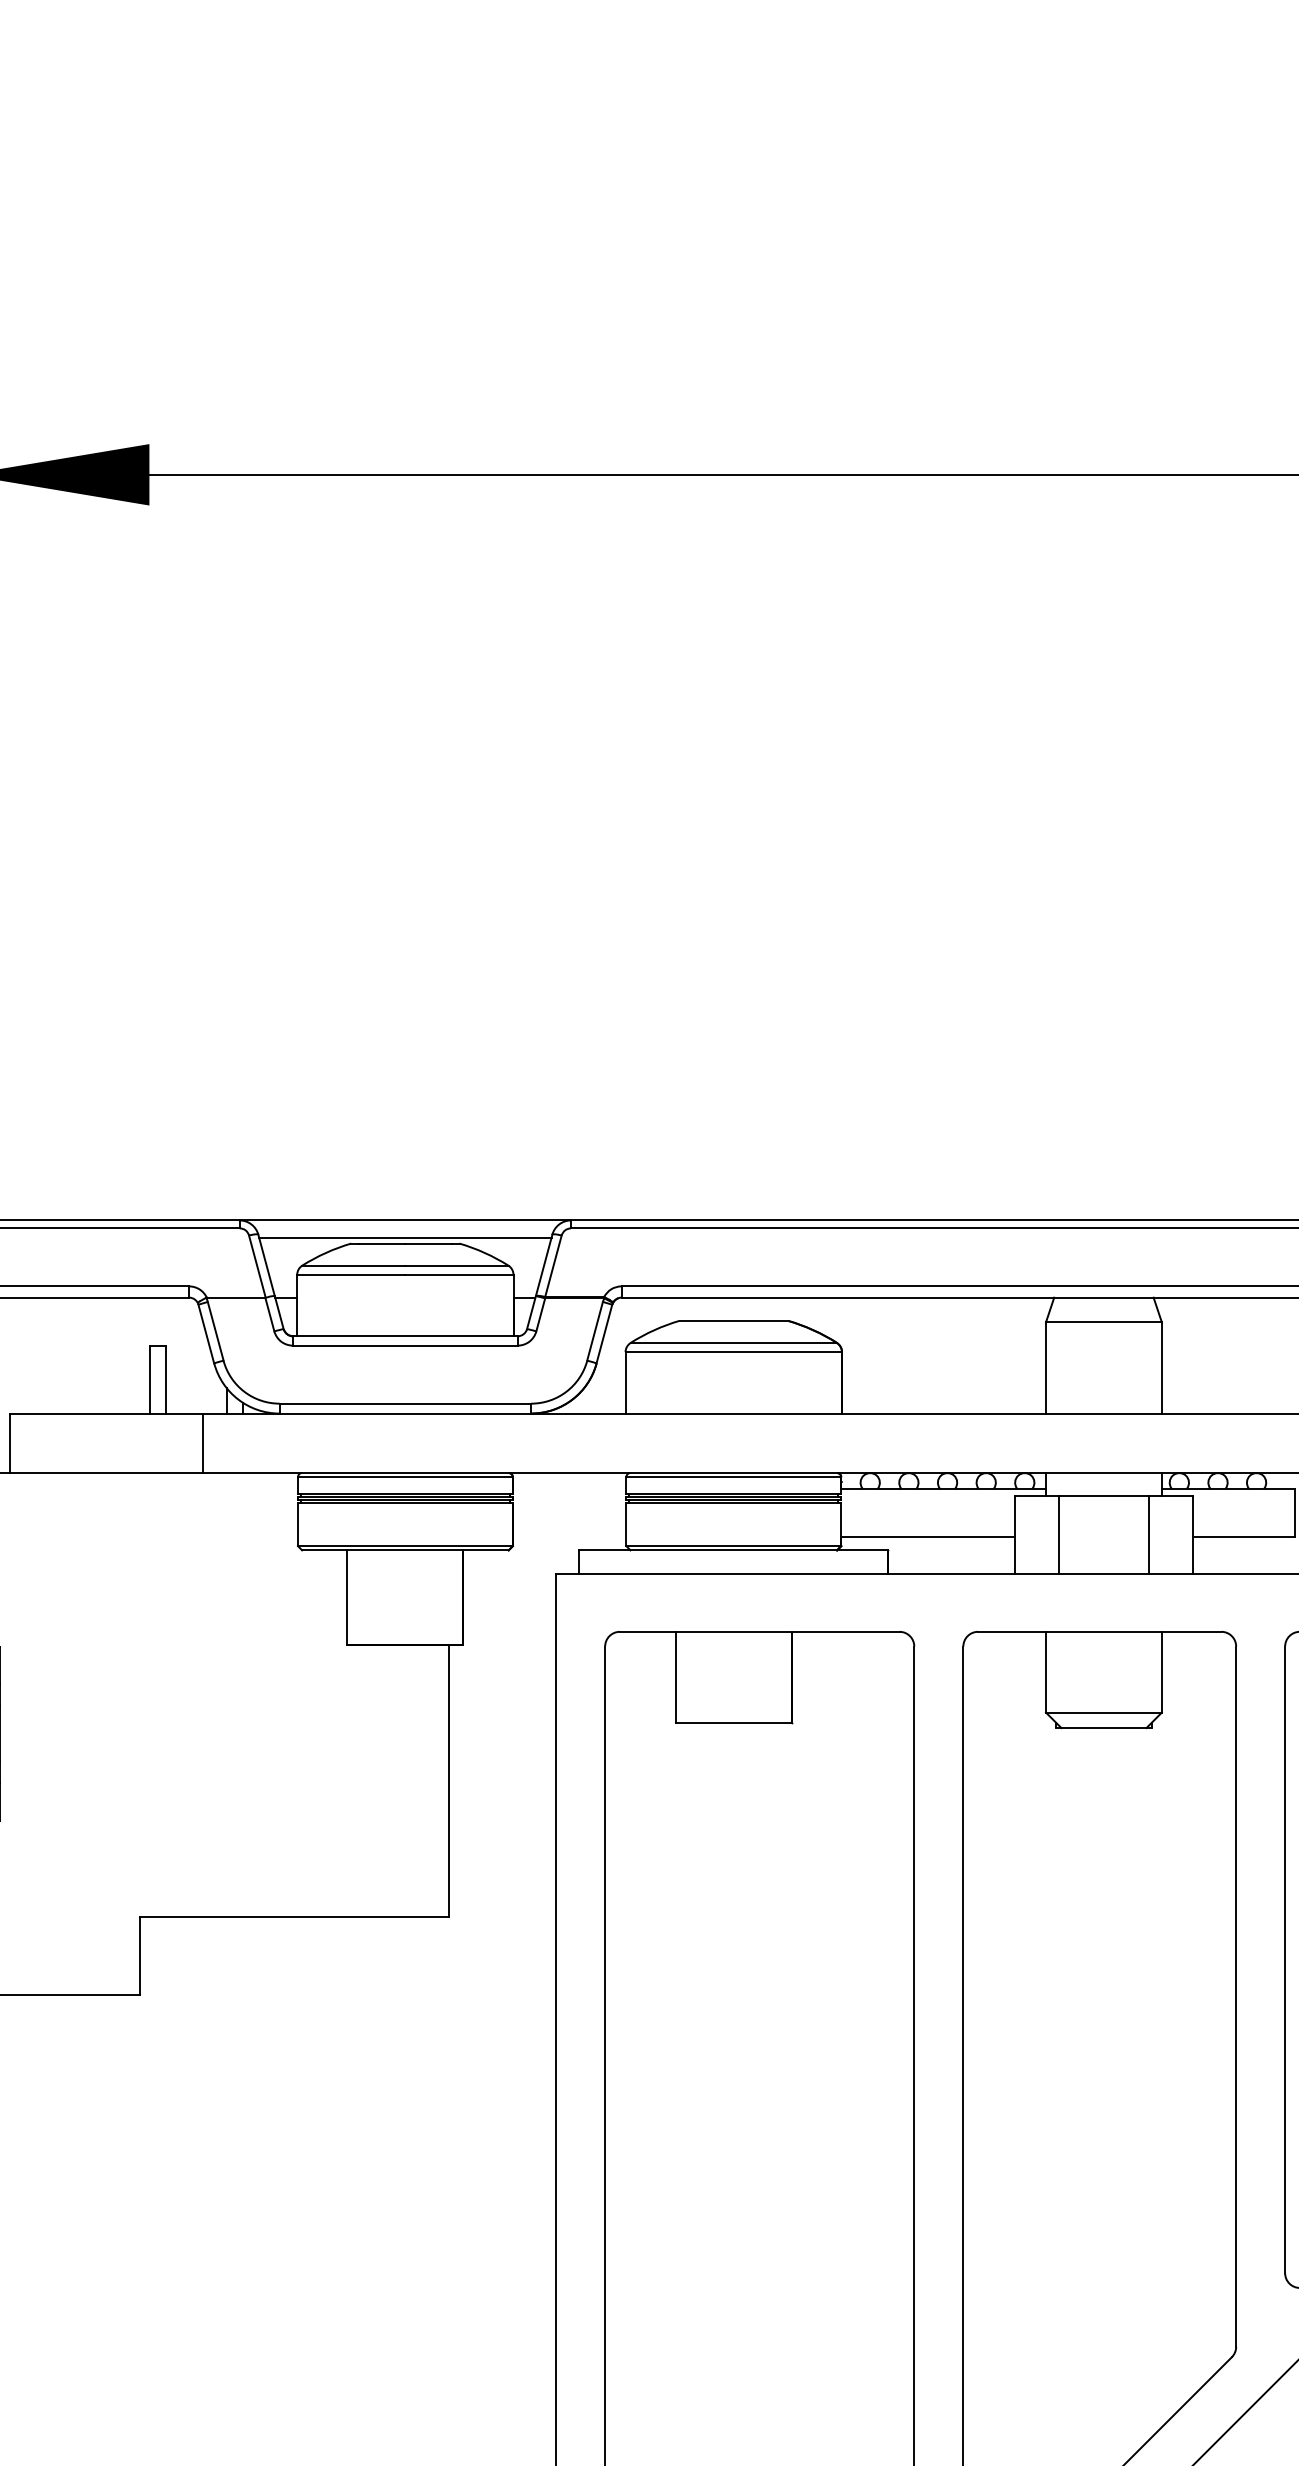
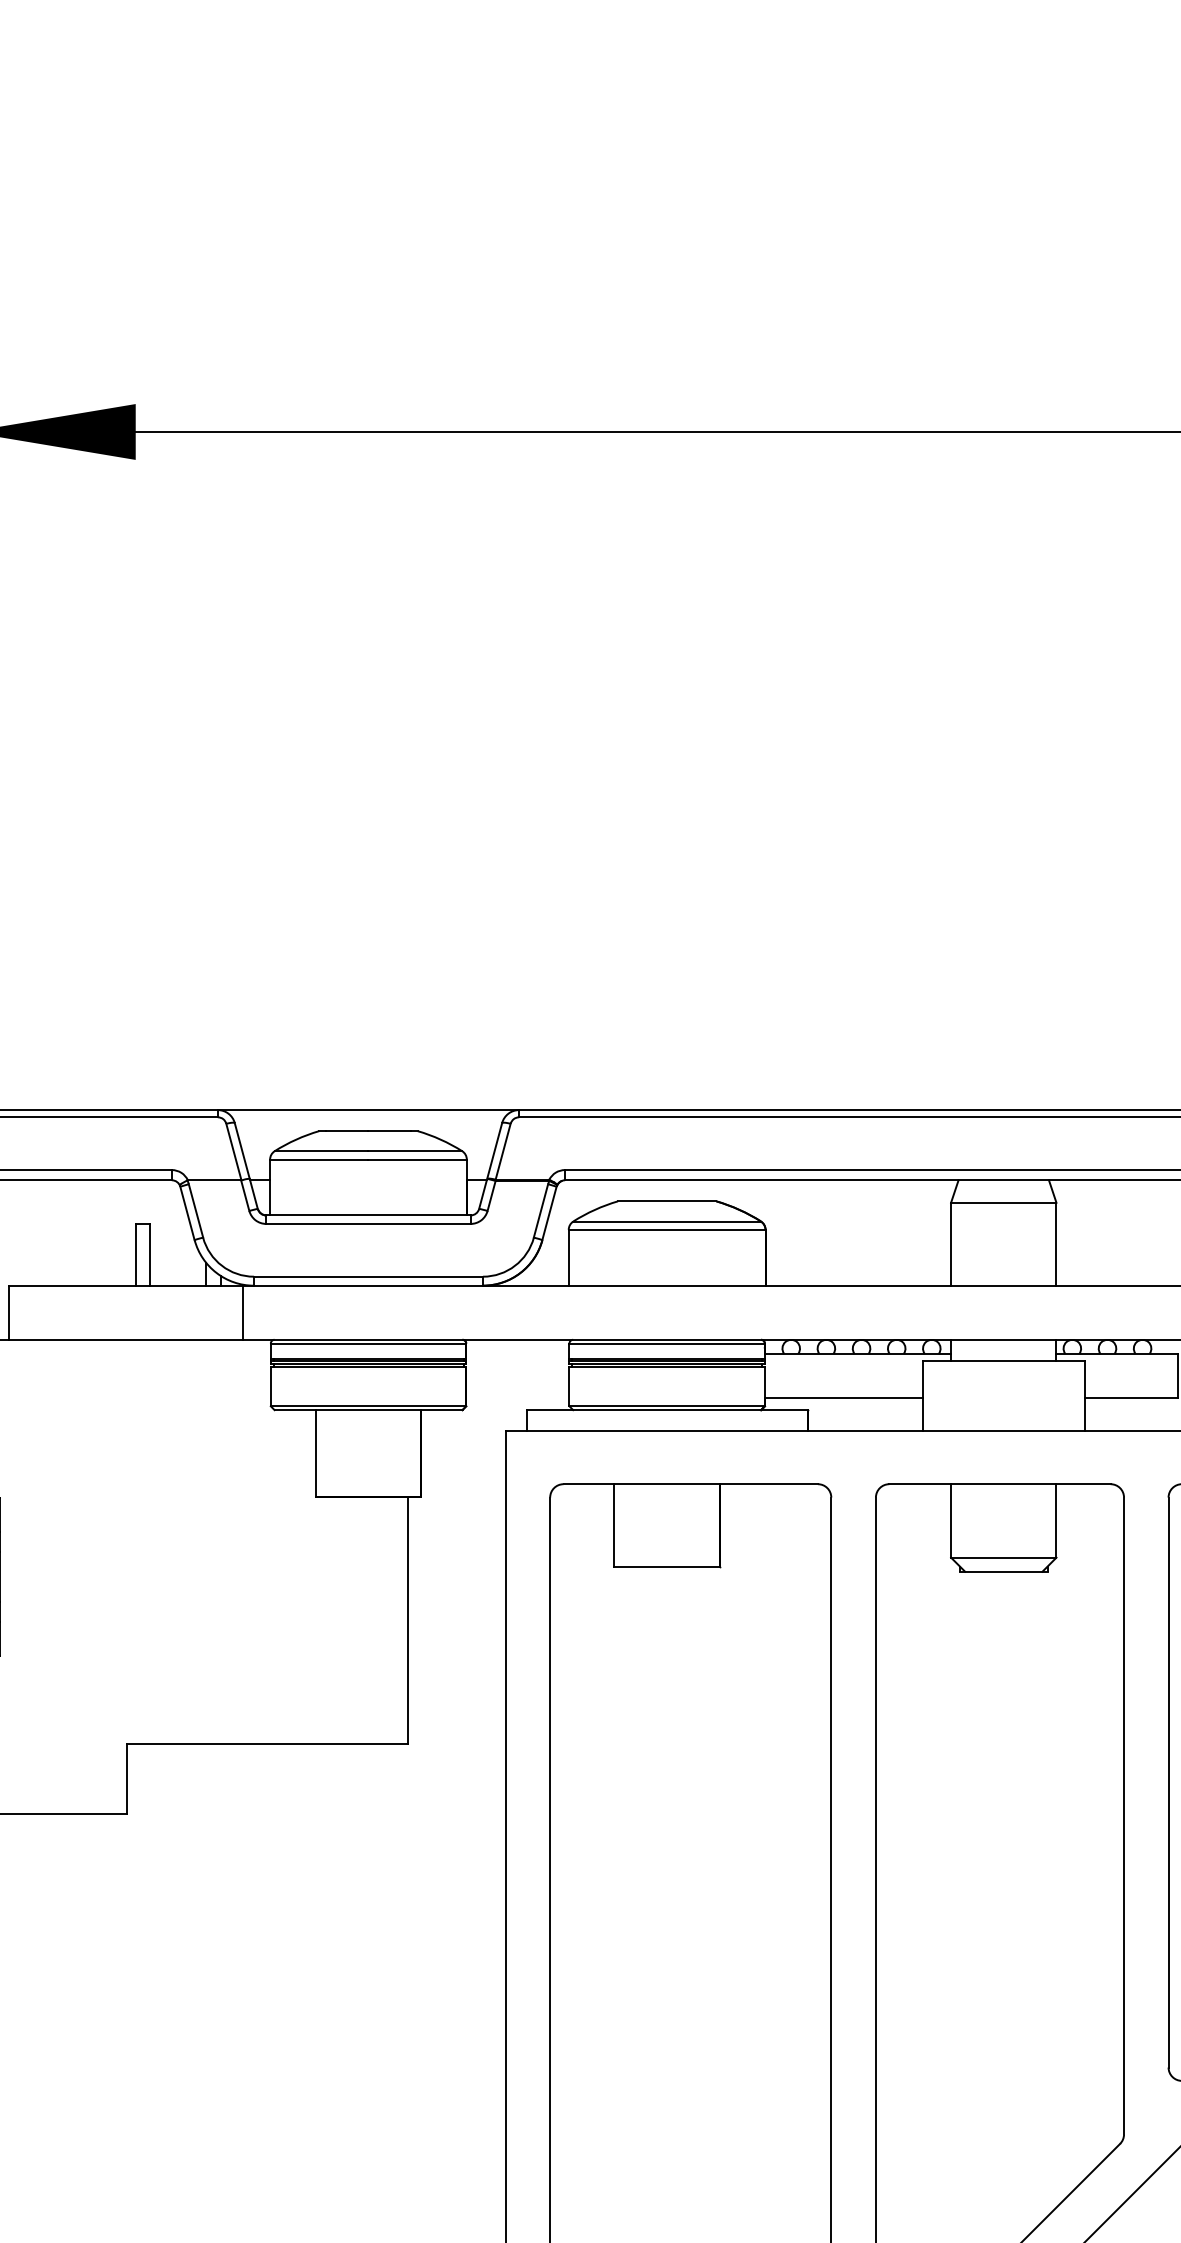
line: (405, 1237) -> (368, 1125), removed
line: (203, 1443) -> (243, 1312), moved
line: (1059, 1534) -> (963, 1395), removed
line: (1148, 1534) -> (1044, 1395), removed

